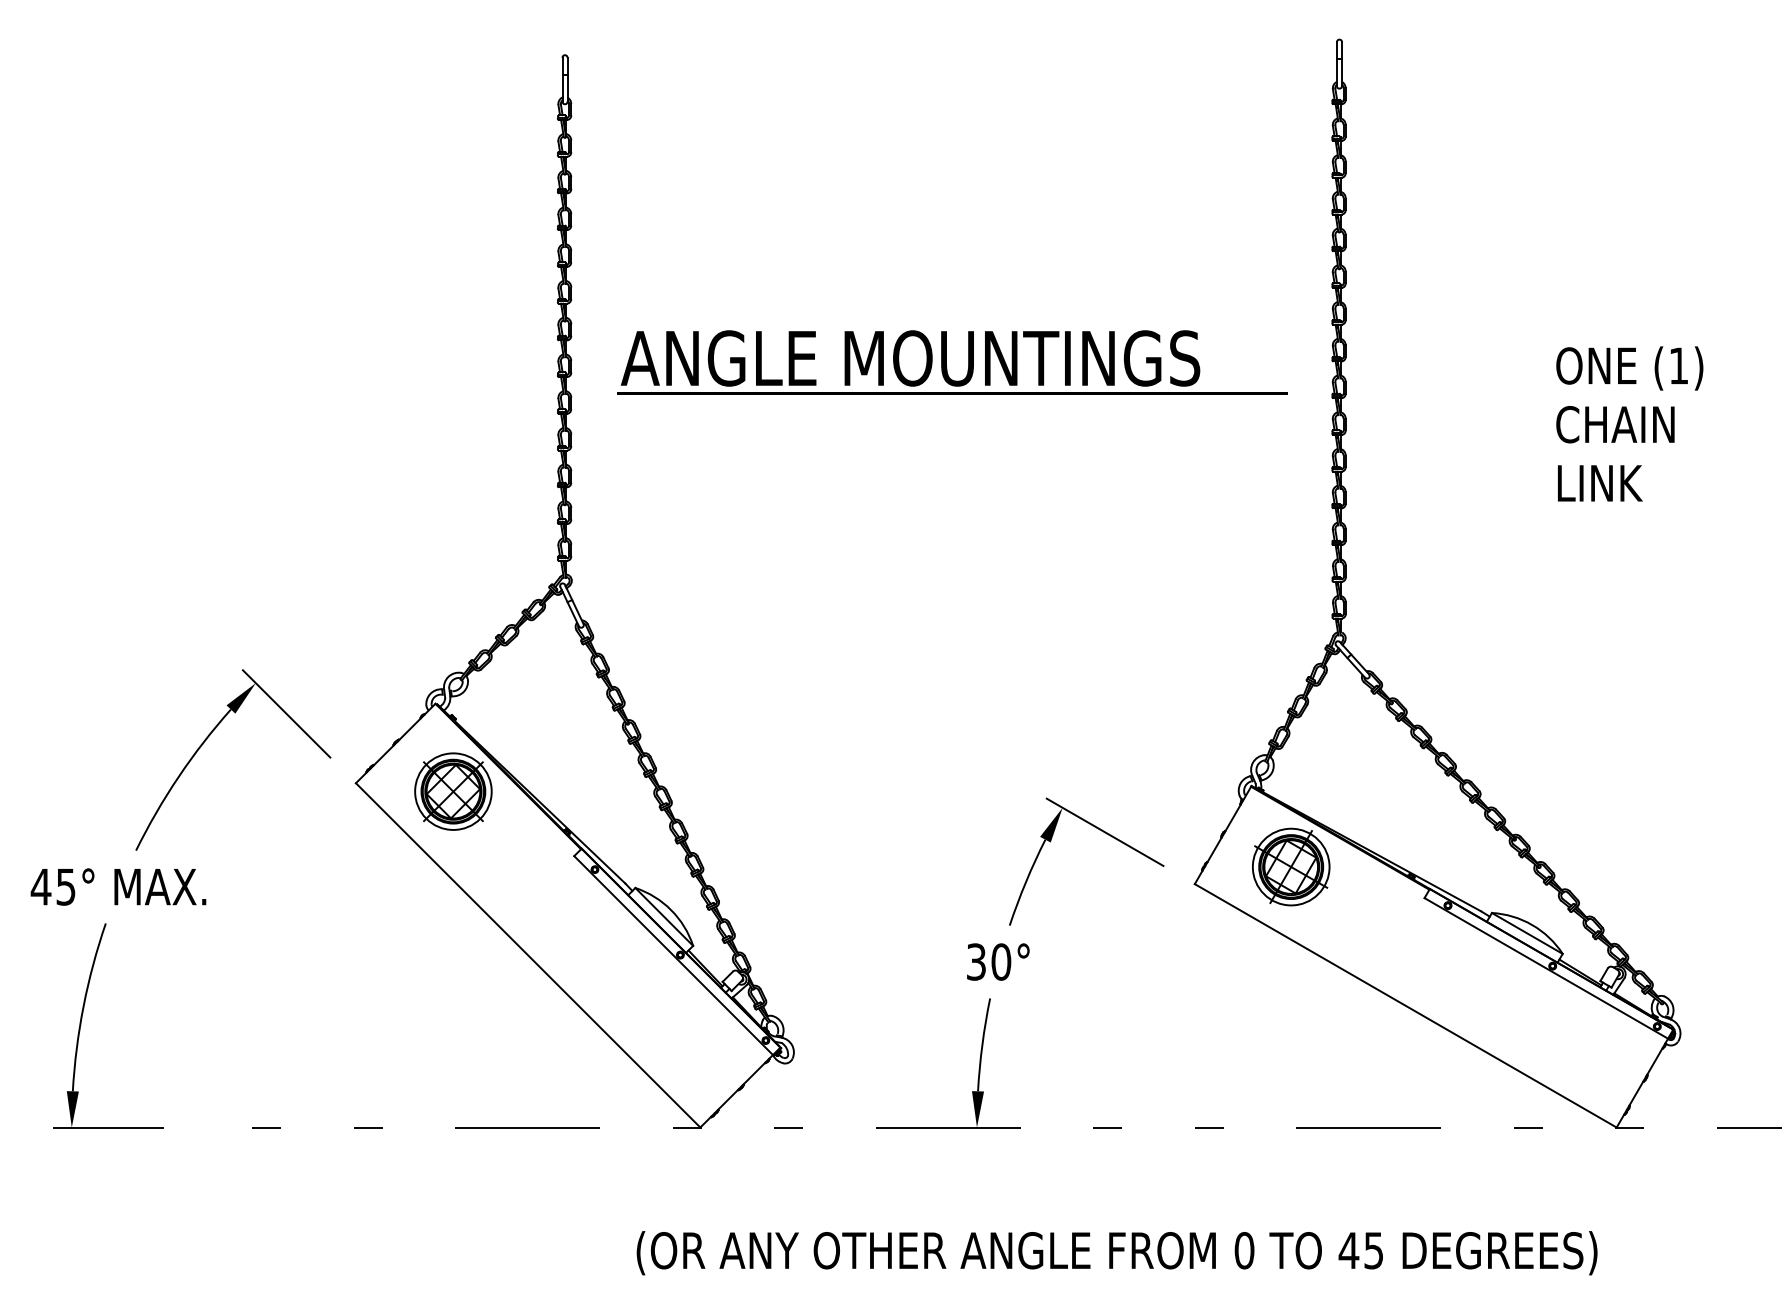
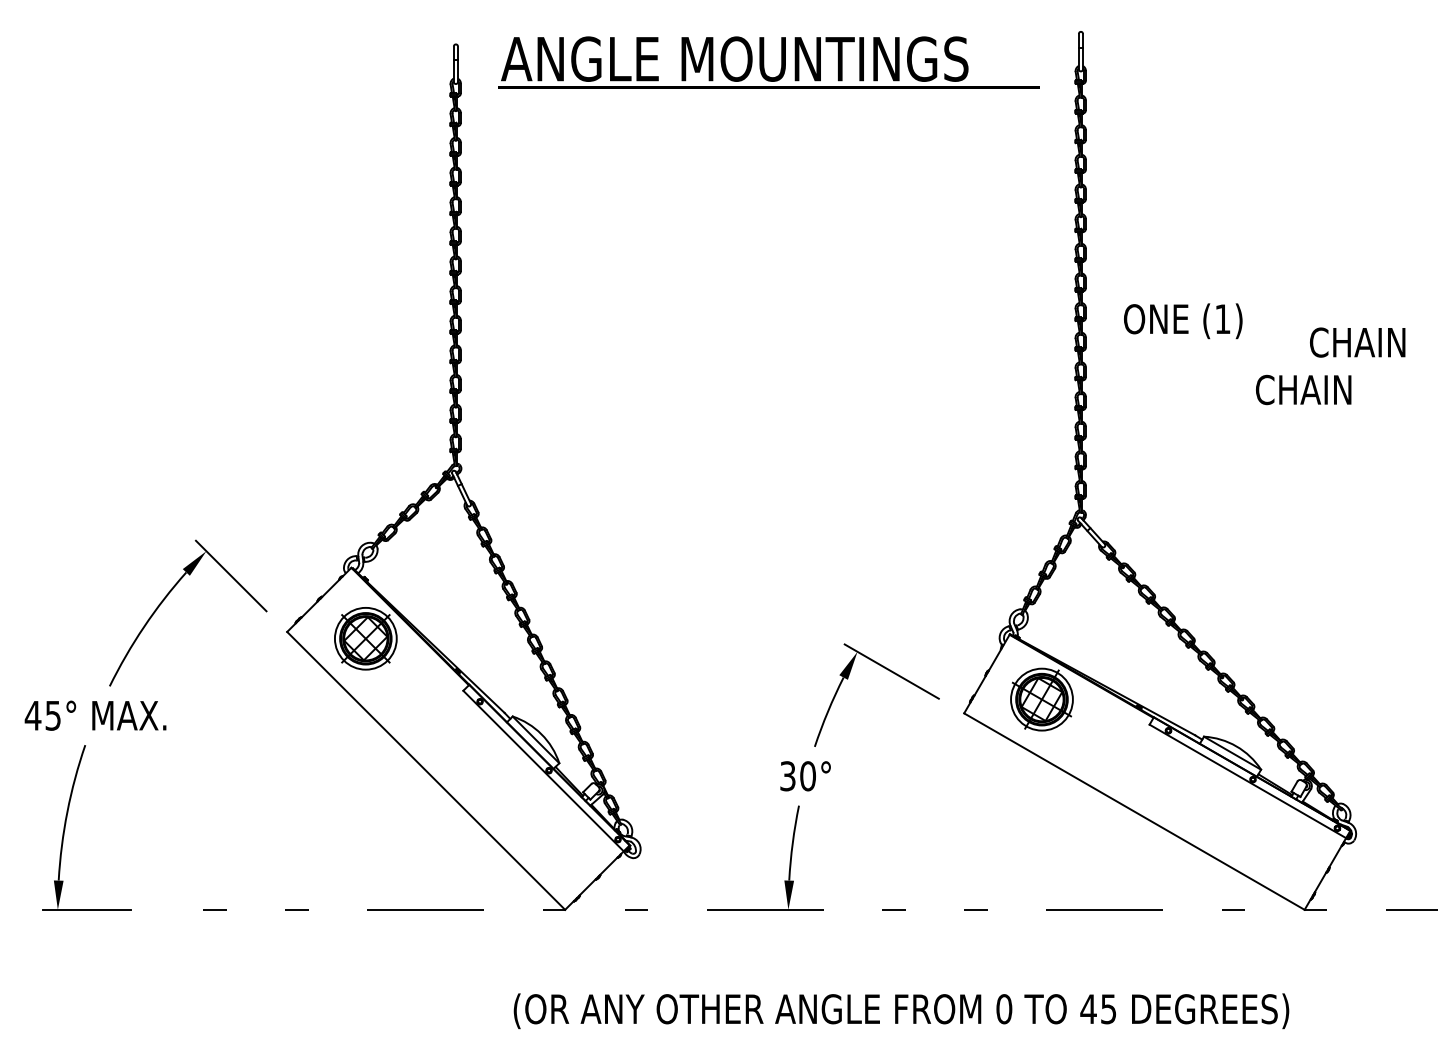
text: (952, 362) -> (768, 62), moved
text: (1630, 368) -> (1183, 321), moved
text: (1615, 424) -> (1357, 342), moved
text: (1615, 482) -> (1303, 389), LINK -> CHAIN

